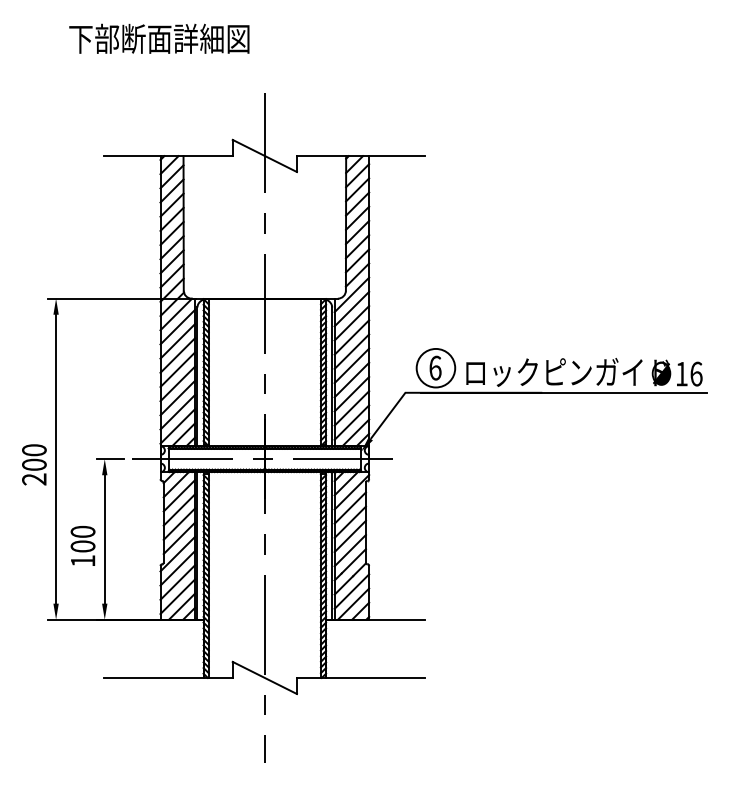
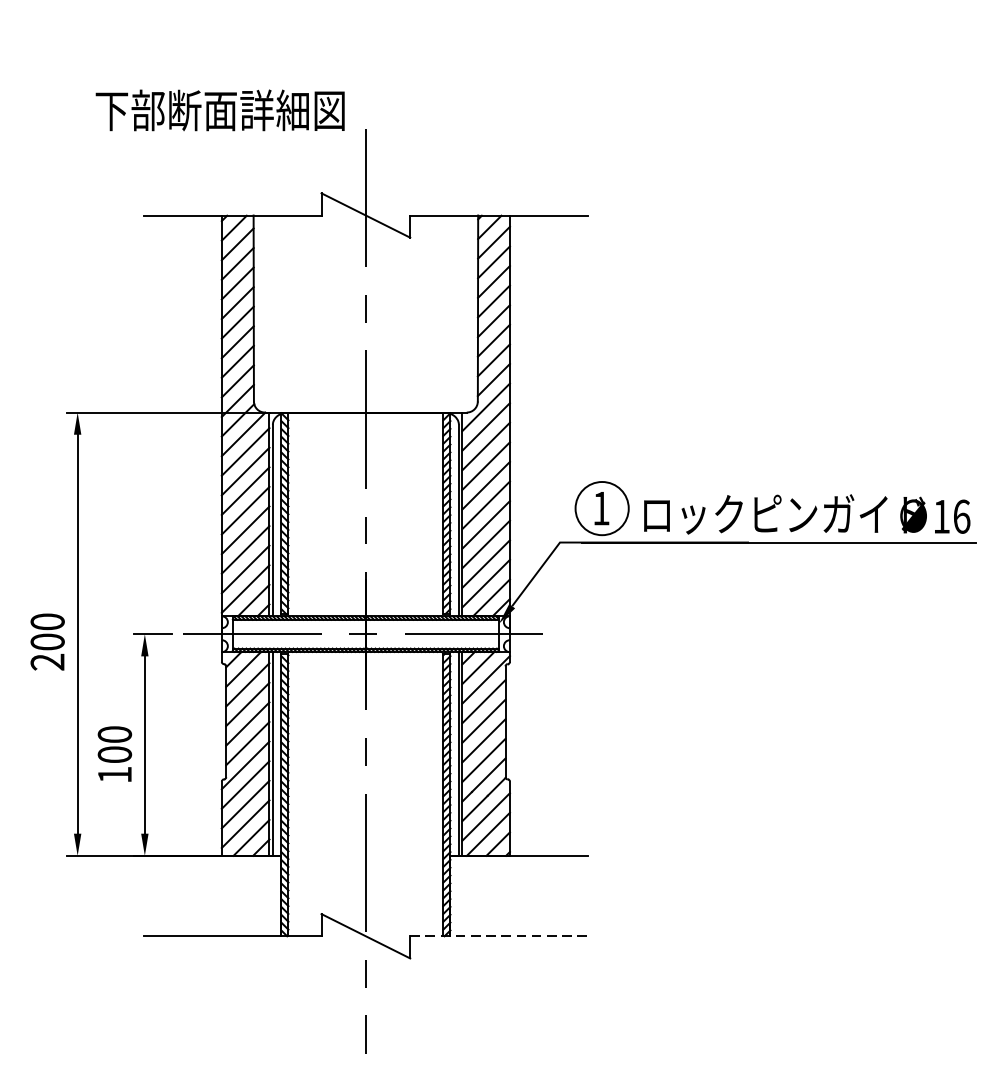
text: (159, 38) -> (220, 109), moved
text: (435, 367) -> (601, 507), 6 -> 1
line: (361, 677) -> (499, 935), solid -> dashed

